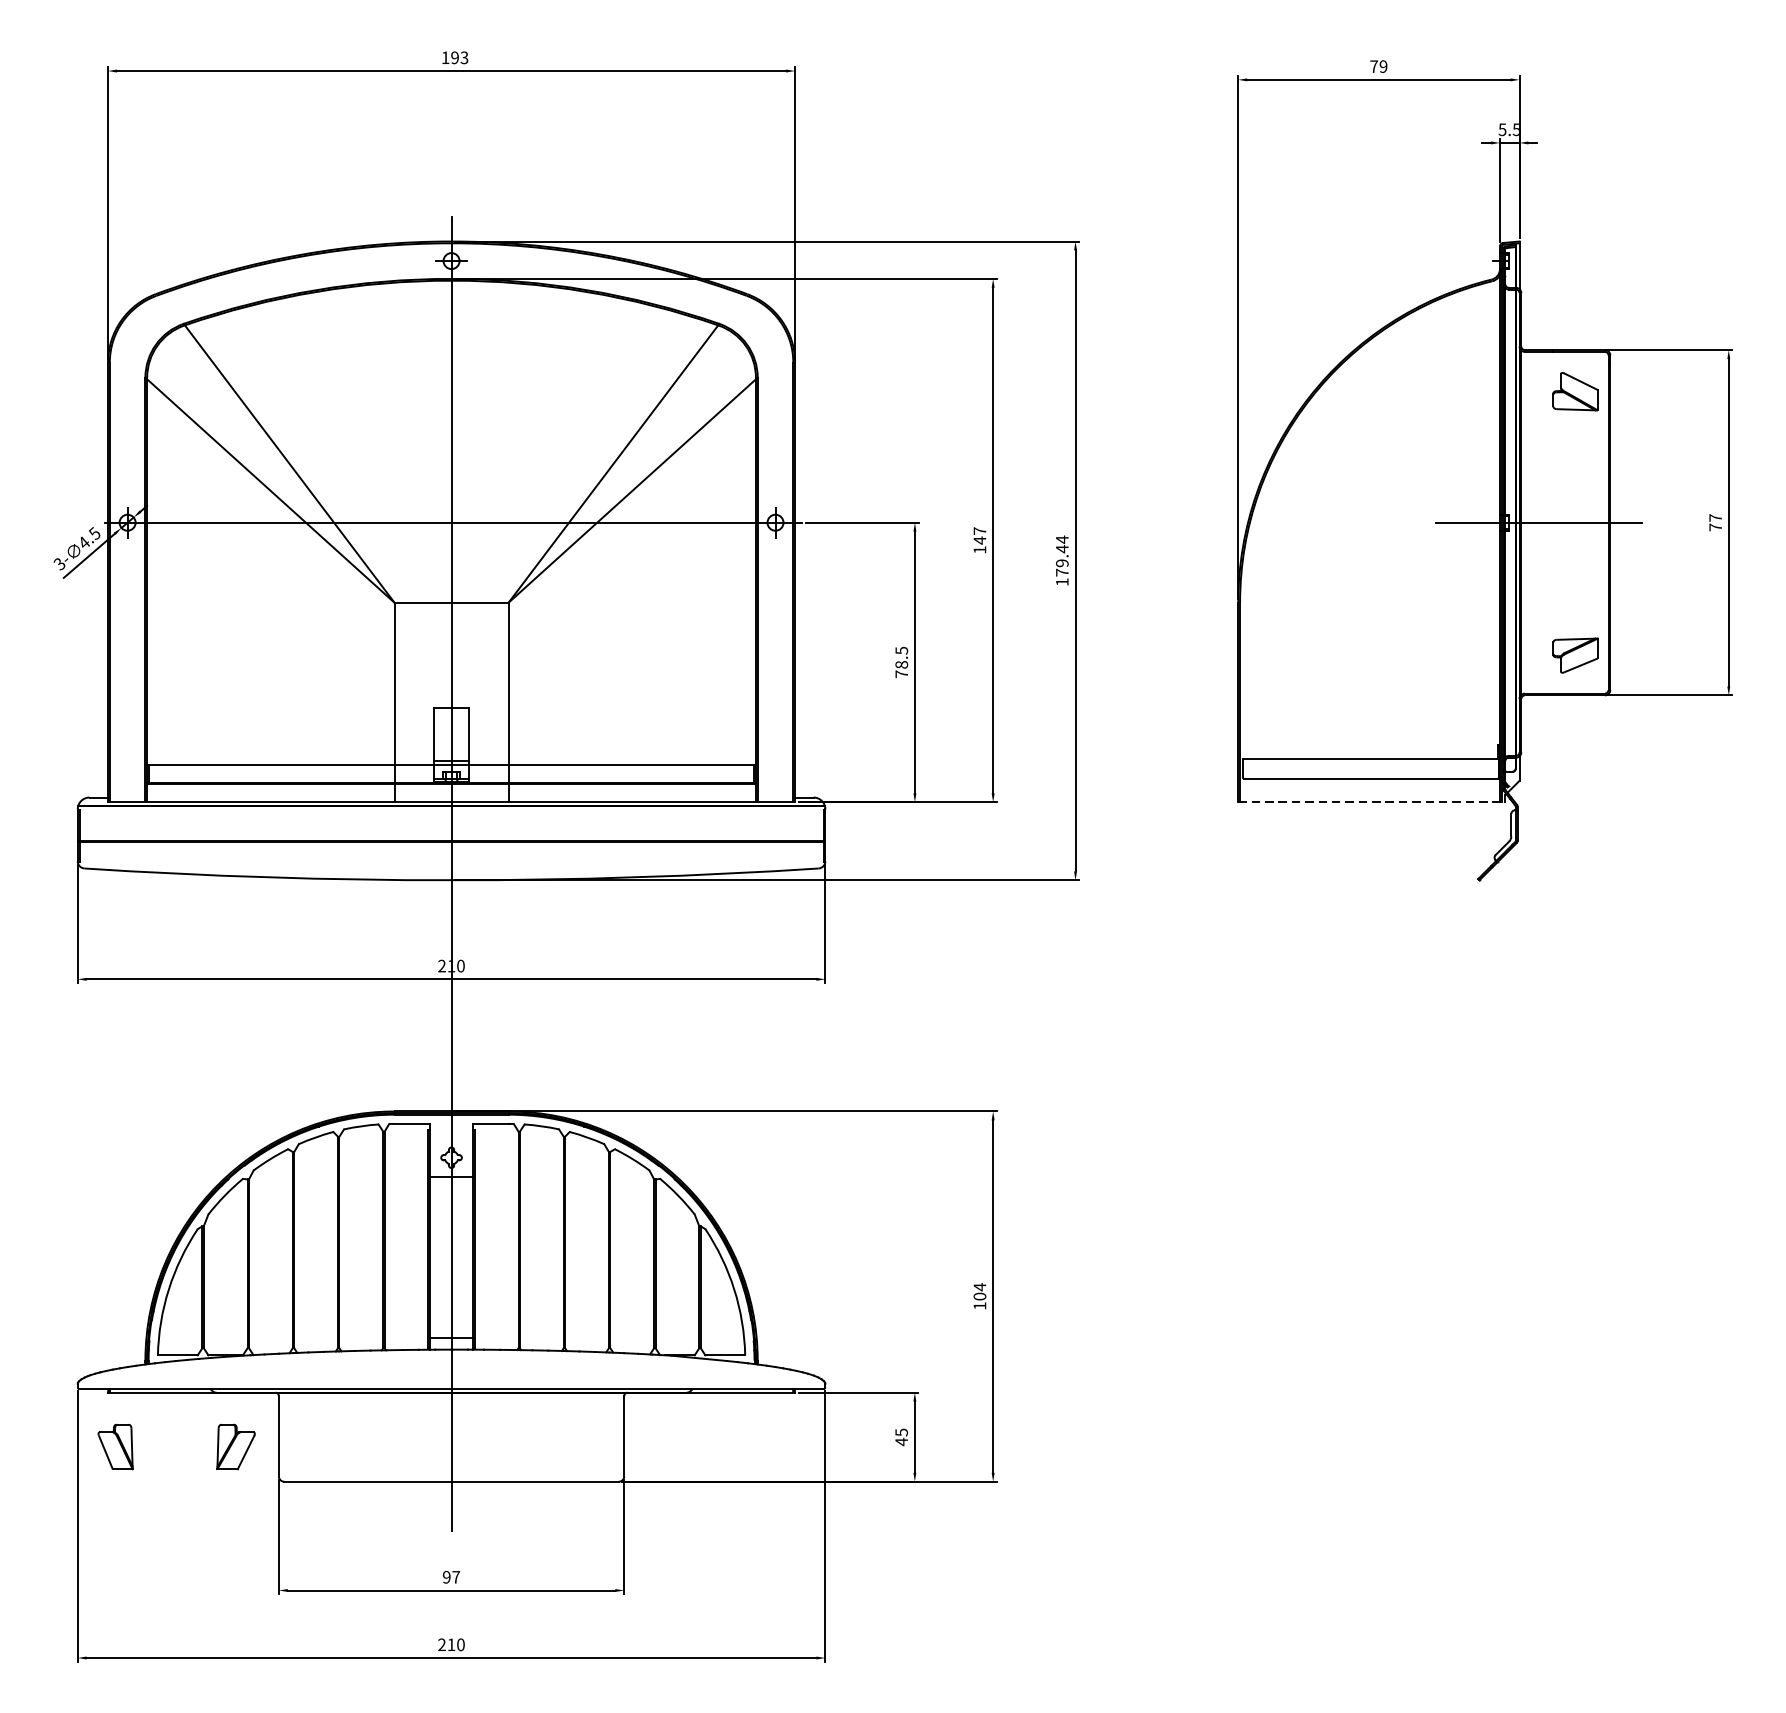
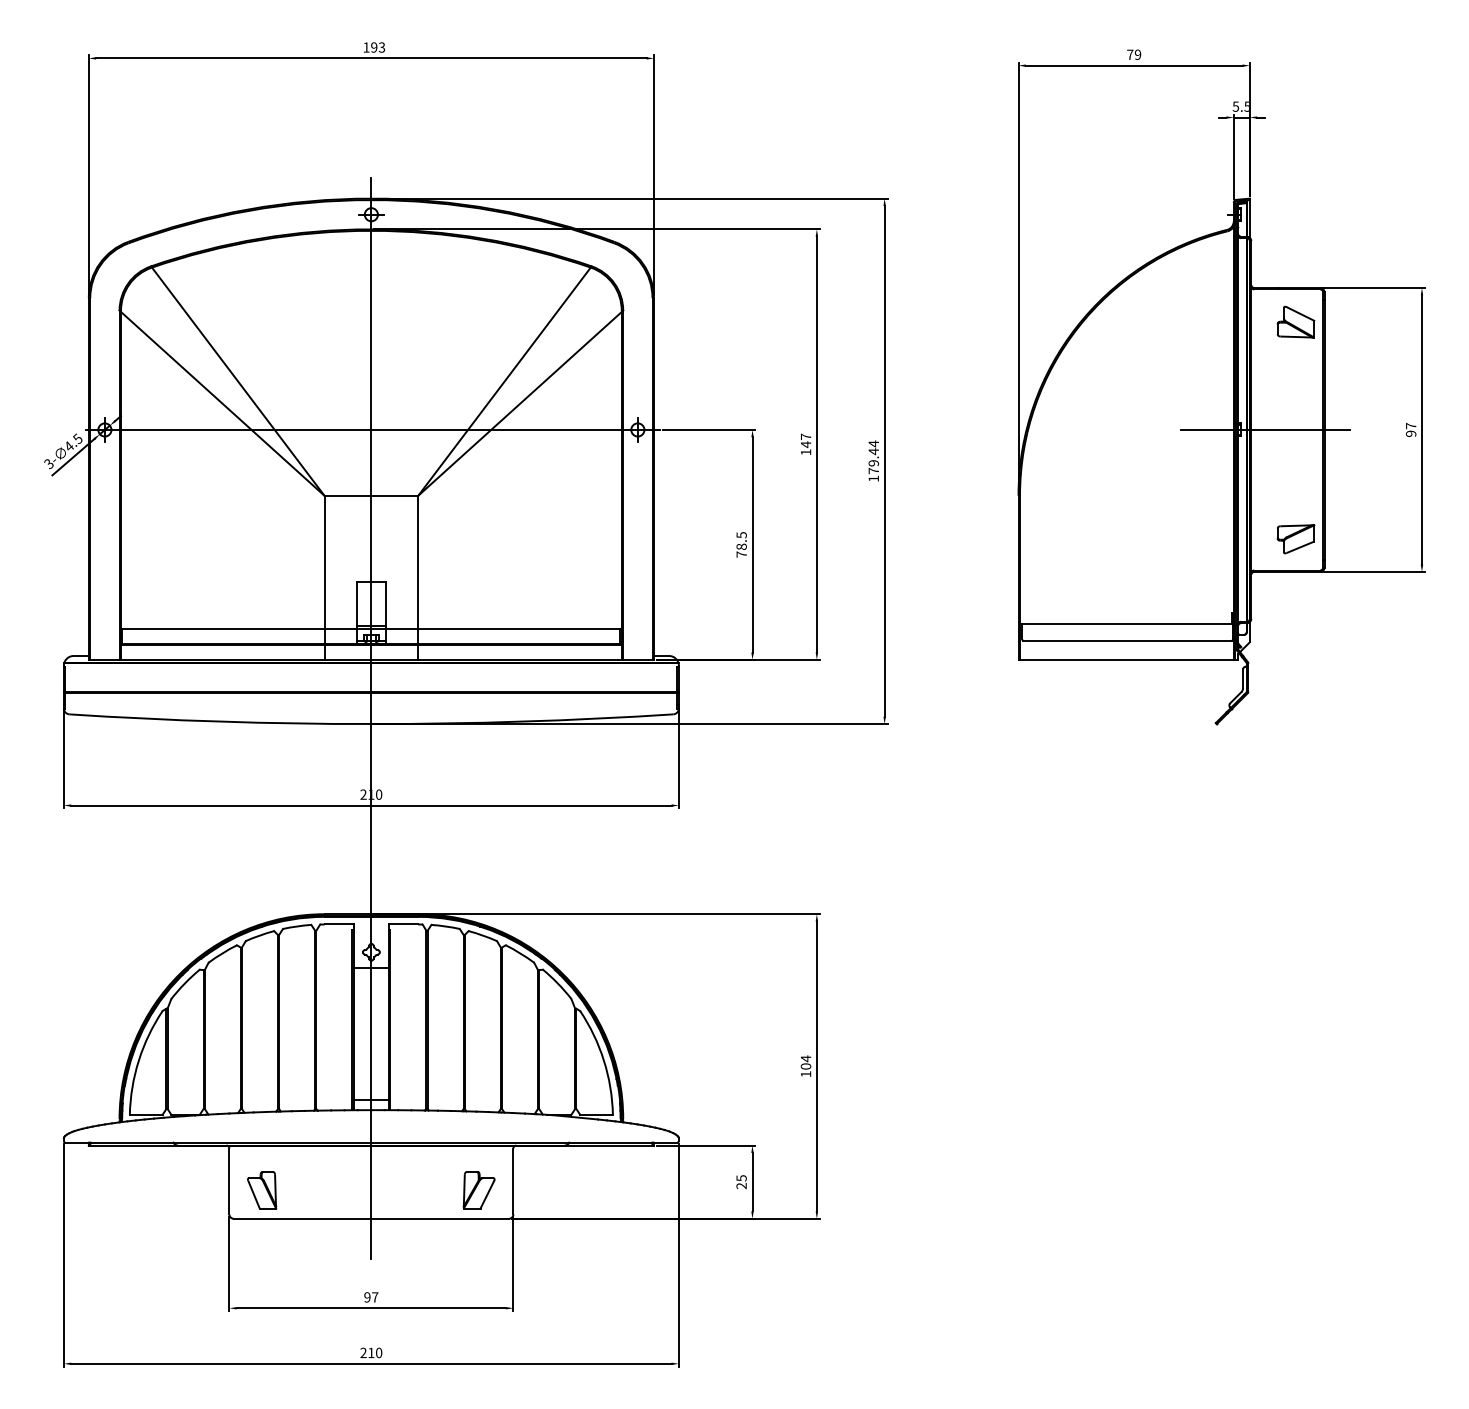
text: (1716, 527) -> (1411, 433), 77 -> 97
line: (1371, 801) -> (1128, 659), dashed -> solid
text: (901, 1441) -> (741, 1185), 45 -> 25
part: (116, 1447) -> (262, 1190), moved
part: (235, 1447) -> (478, 1190), moved

